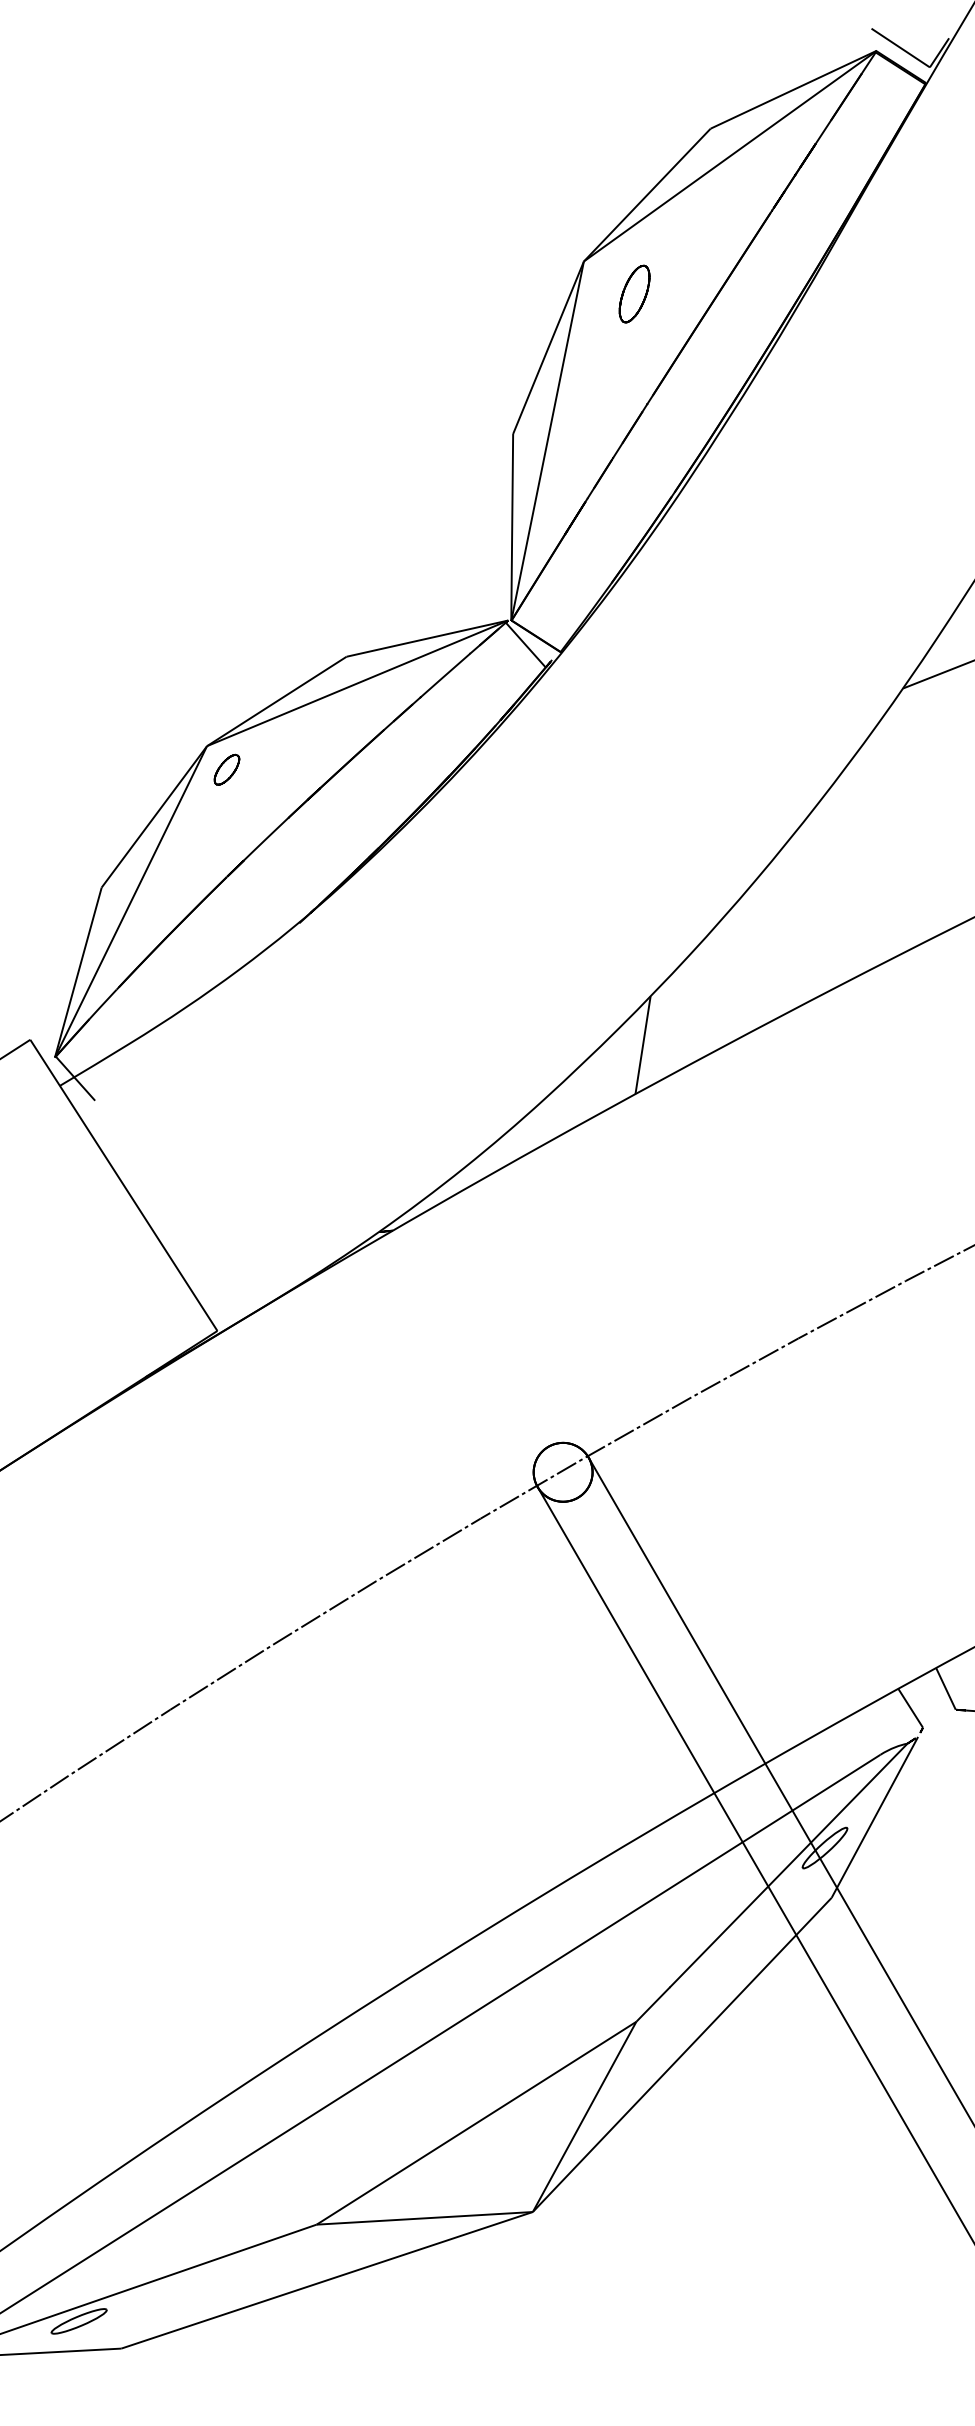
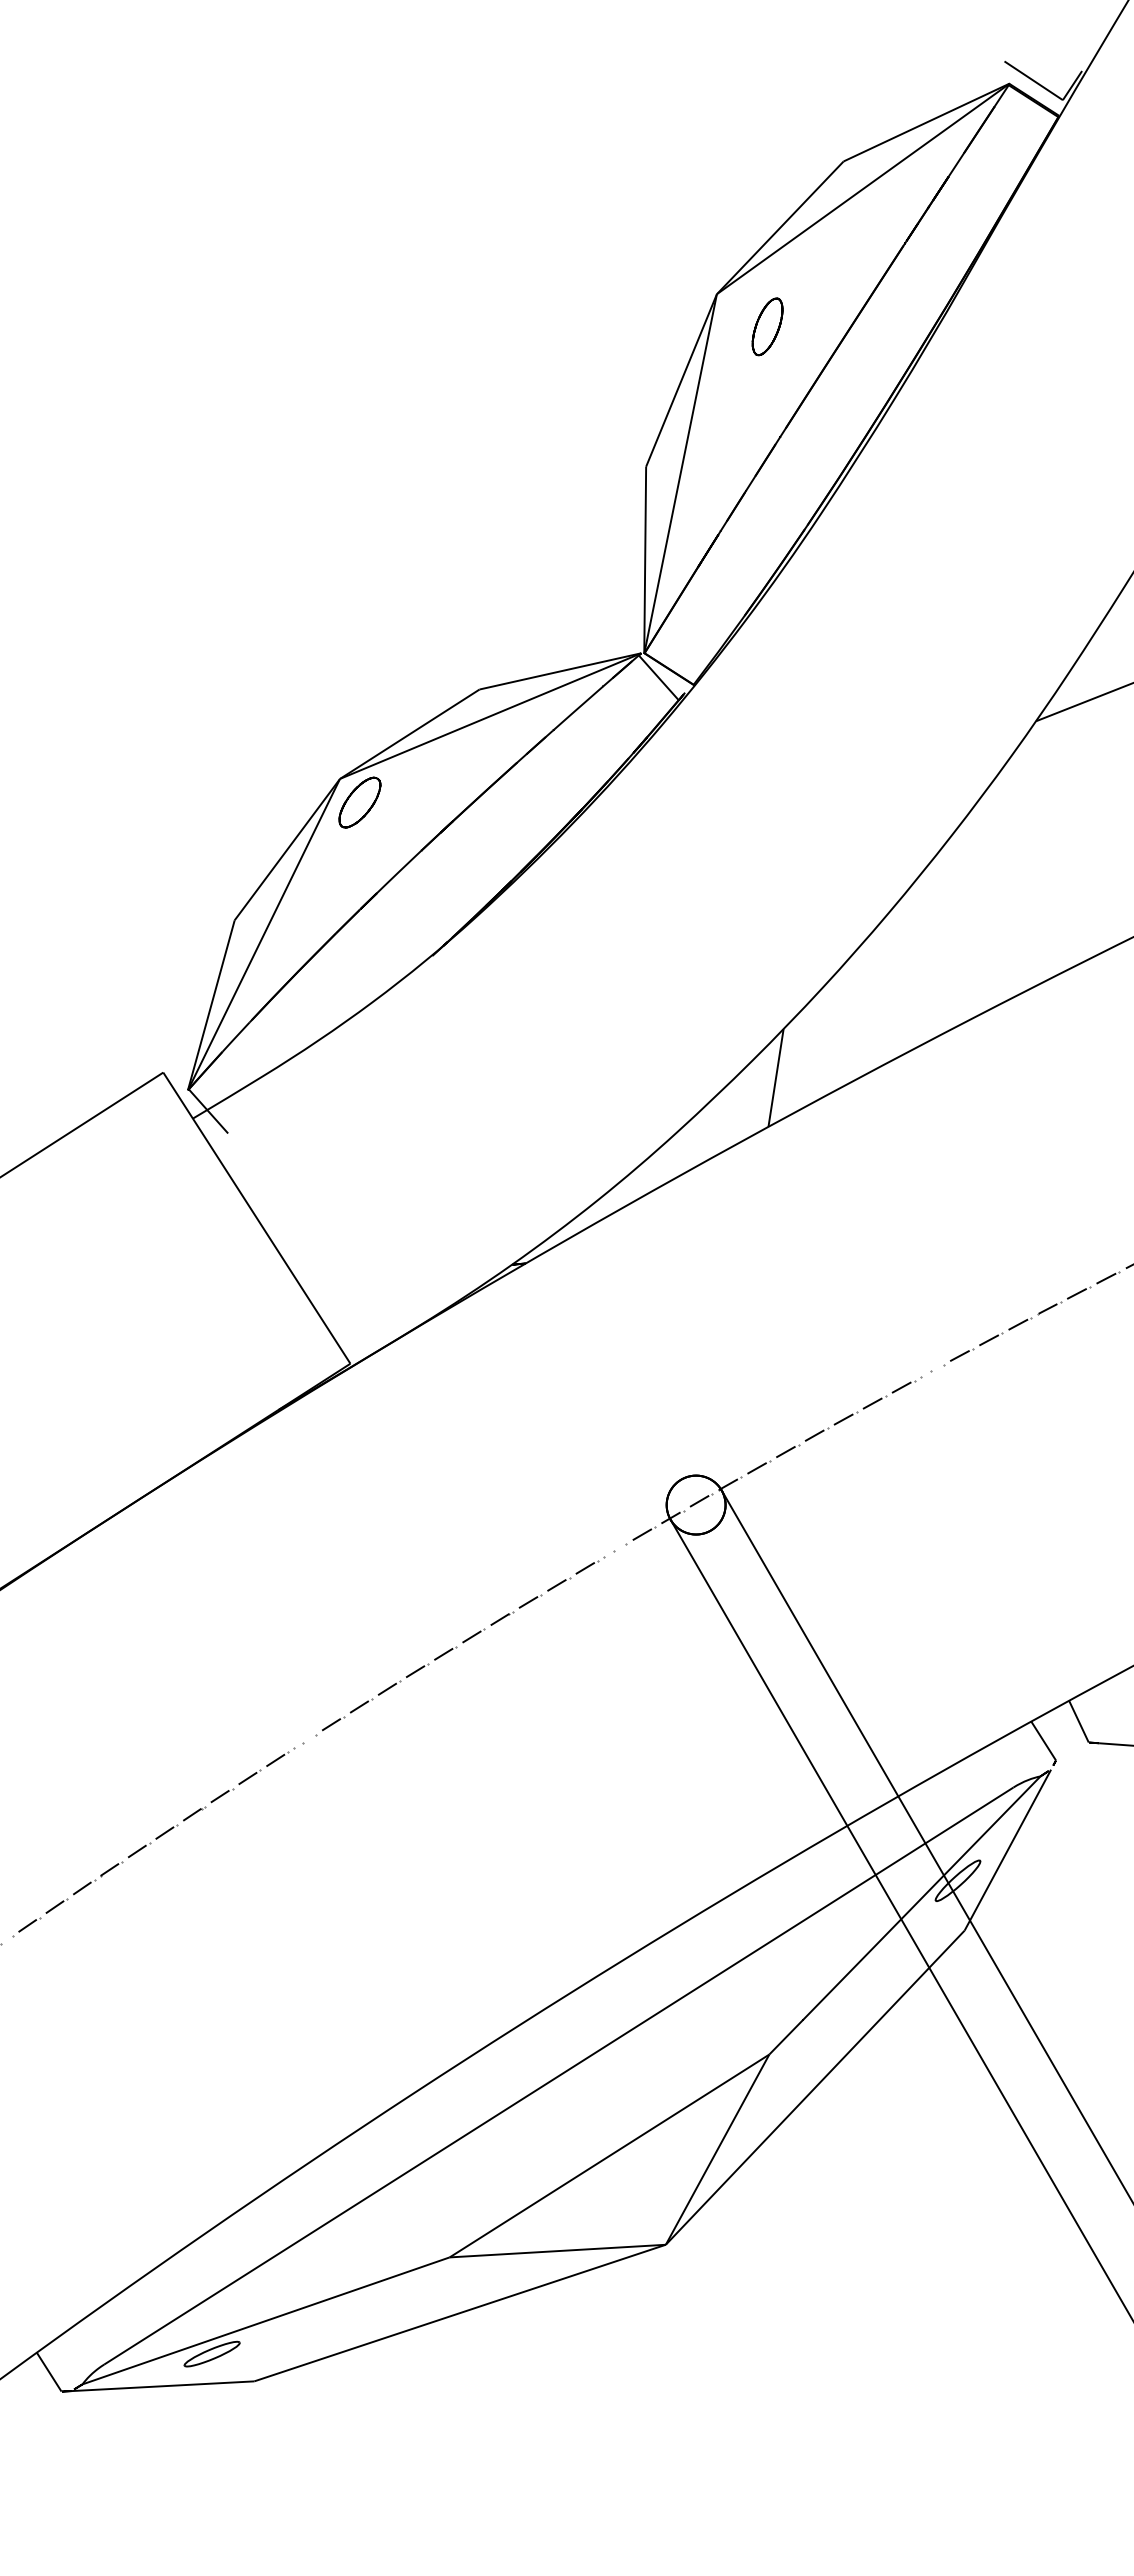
part: (226, 769) -> (359, 802), size x1.67

